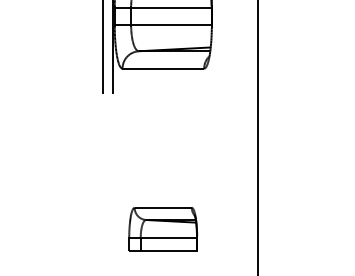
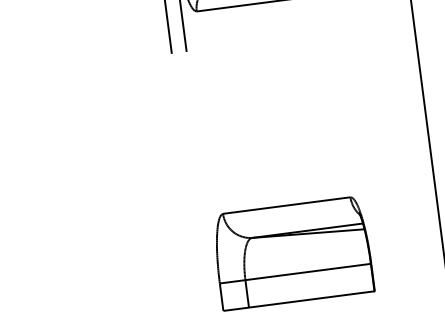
part: (162, 228) -> (291, 252), size x1.43

